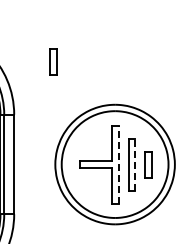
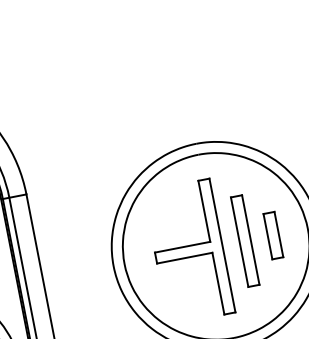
part: (53, 61) -> (76, 90), removed
line: (118, 164) -> (221, 245), dashed -> solid
line: (135, 164) -> (251, 239), dashed -> solid

